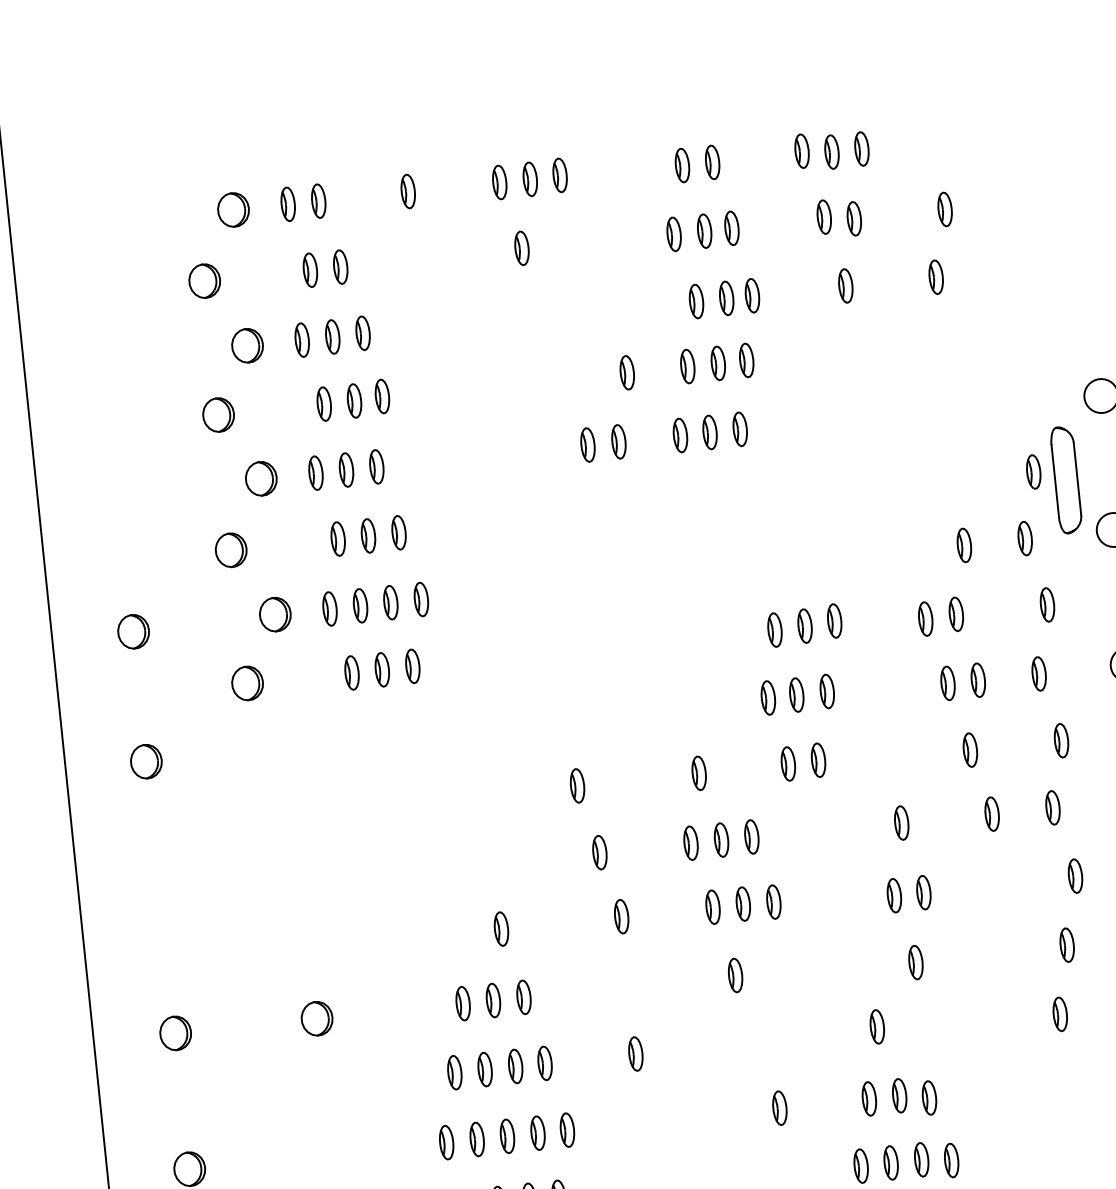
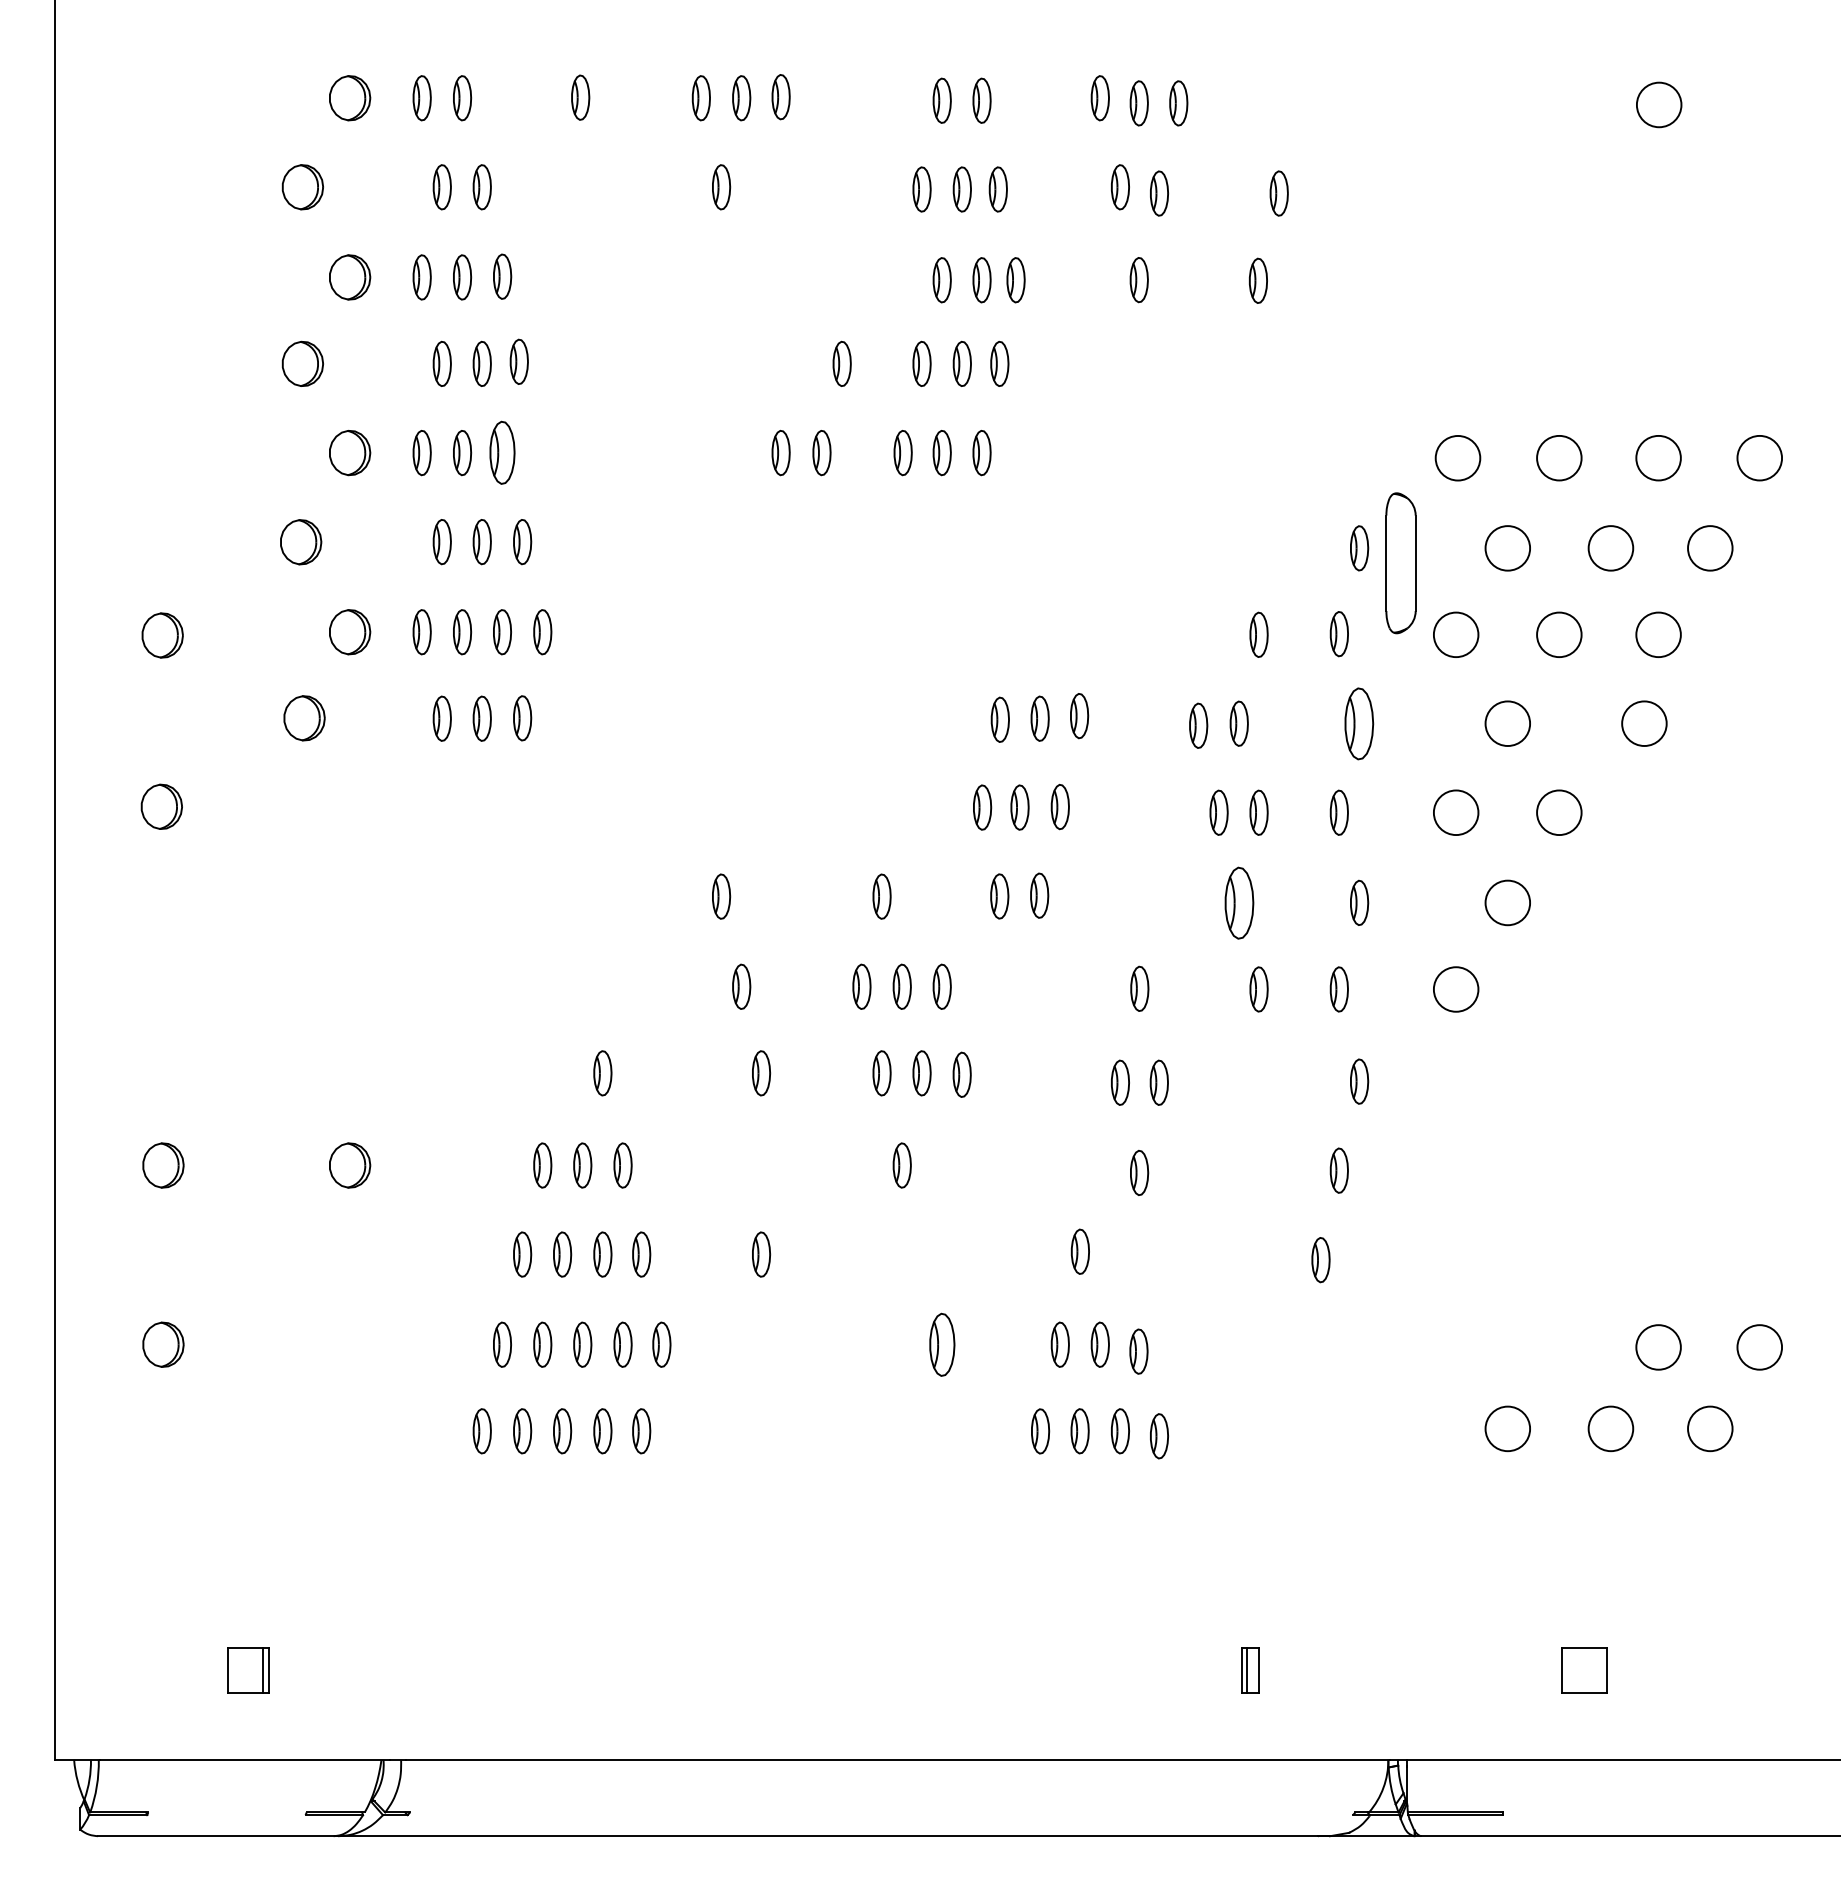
part: (376, 467) -> (502, 453), size x1.4
part: (1047, 604) -> (1359, 723), size x1.6
part: (969, 749) -> (1238, 902), size x1.6
part: (779, 1108) -> (941, 1344), size x1.4

